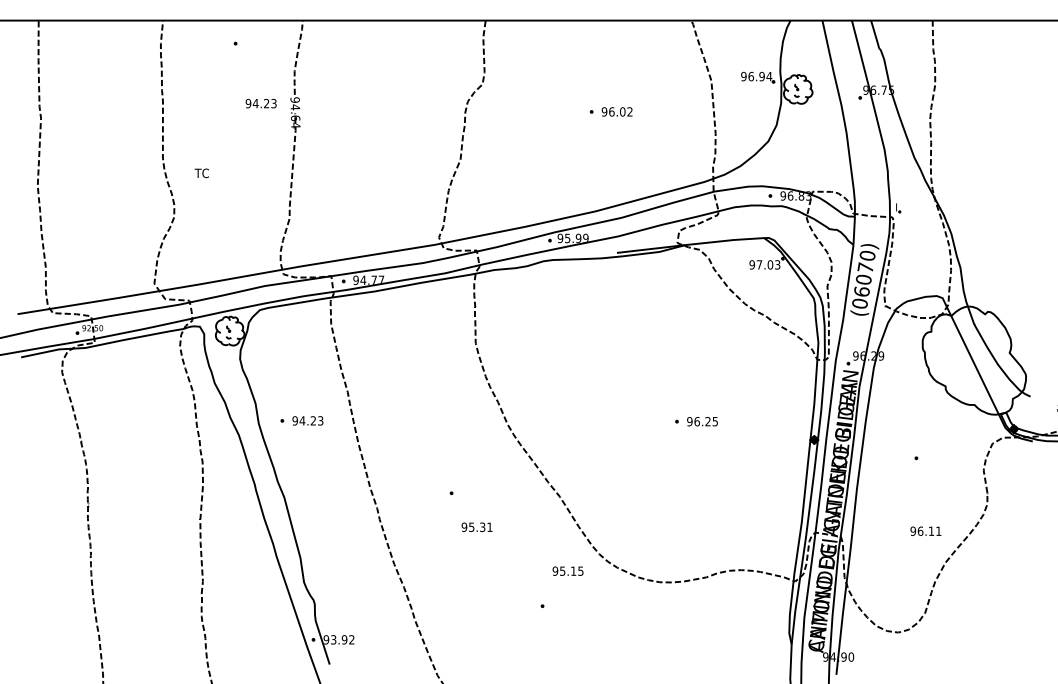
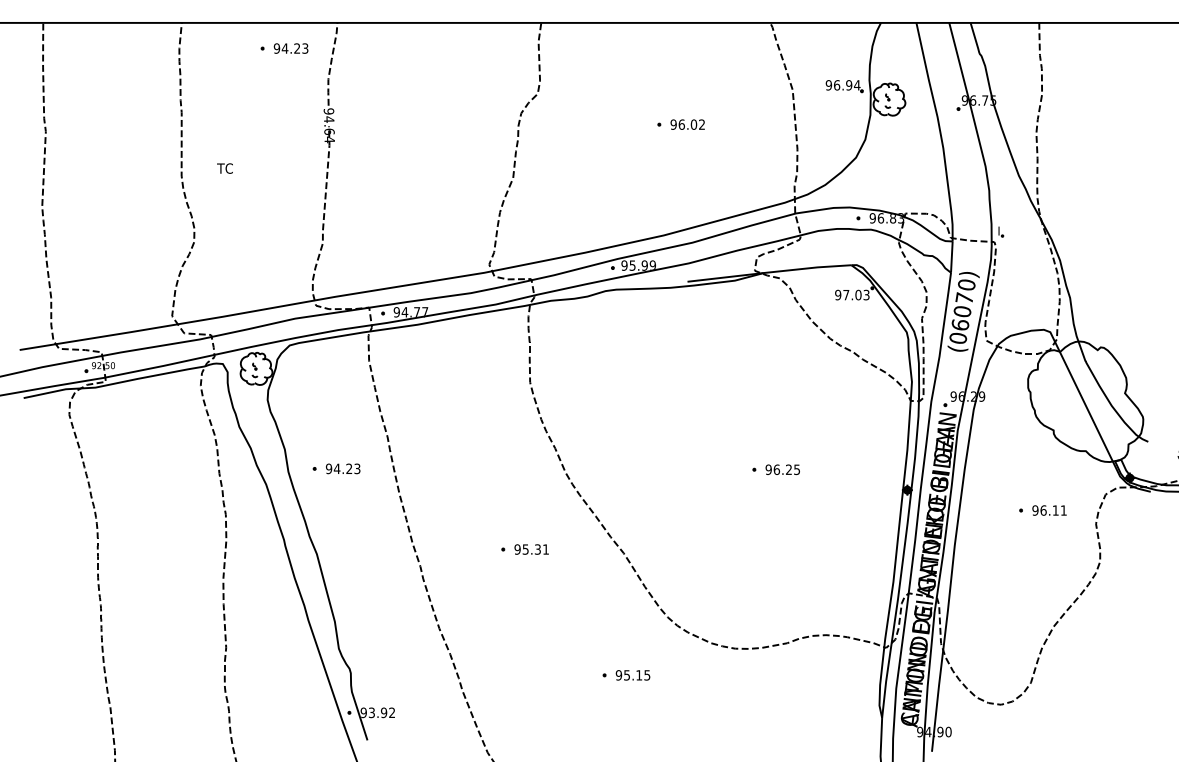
text: (260, 103) -> (290, 48), moved
text: (201, 173) -> (224, 168), moved
text: (476, 526) -> (531, 548), moved
text: (925, 530) -> (1049, 509), moved
text: (567, 570) -> (632, 674), moved

